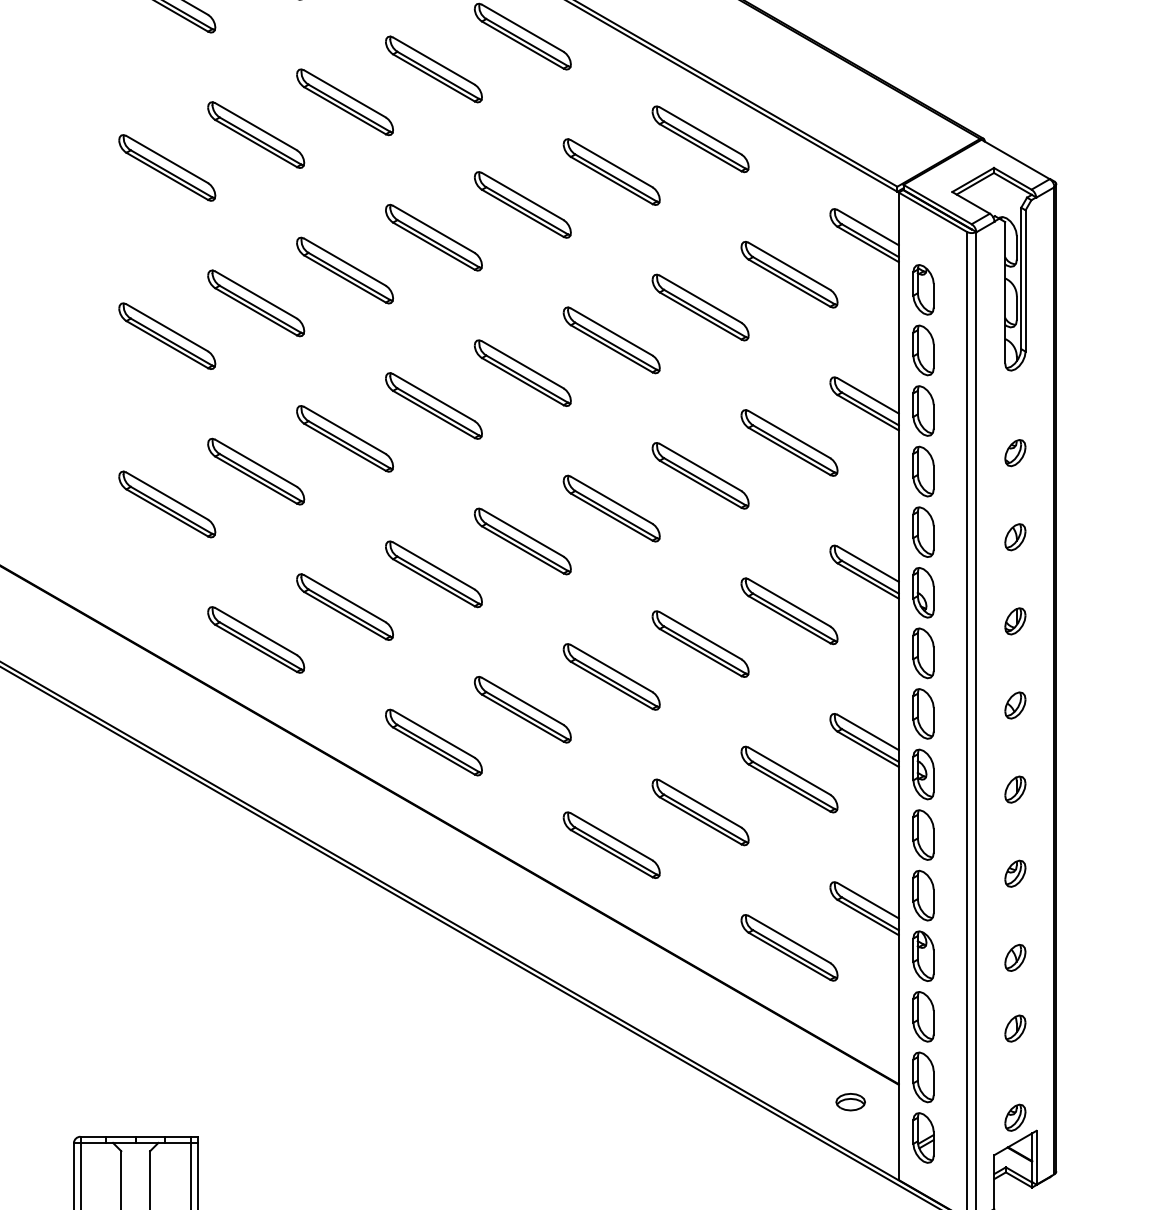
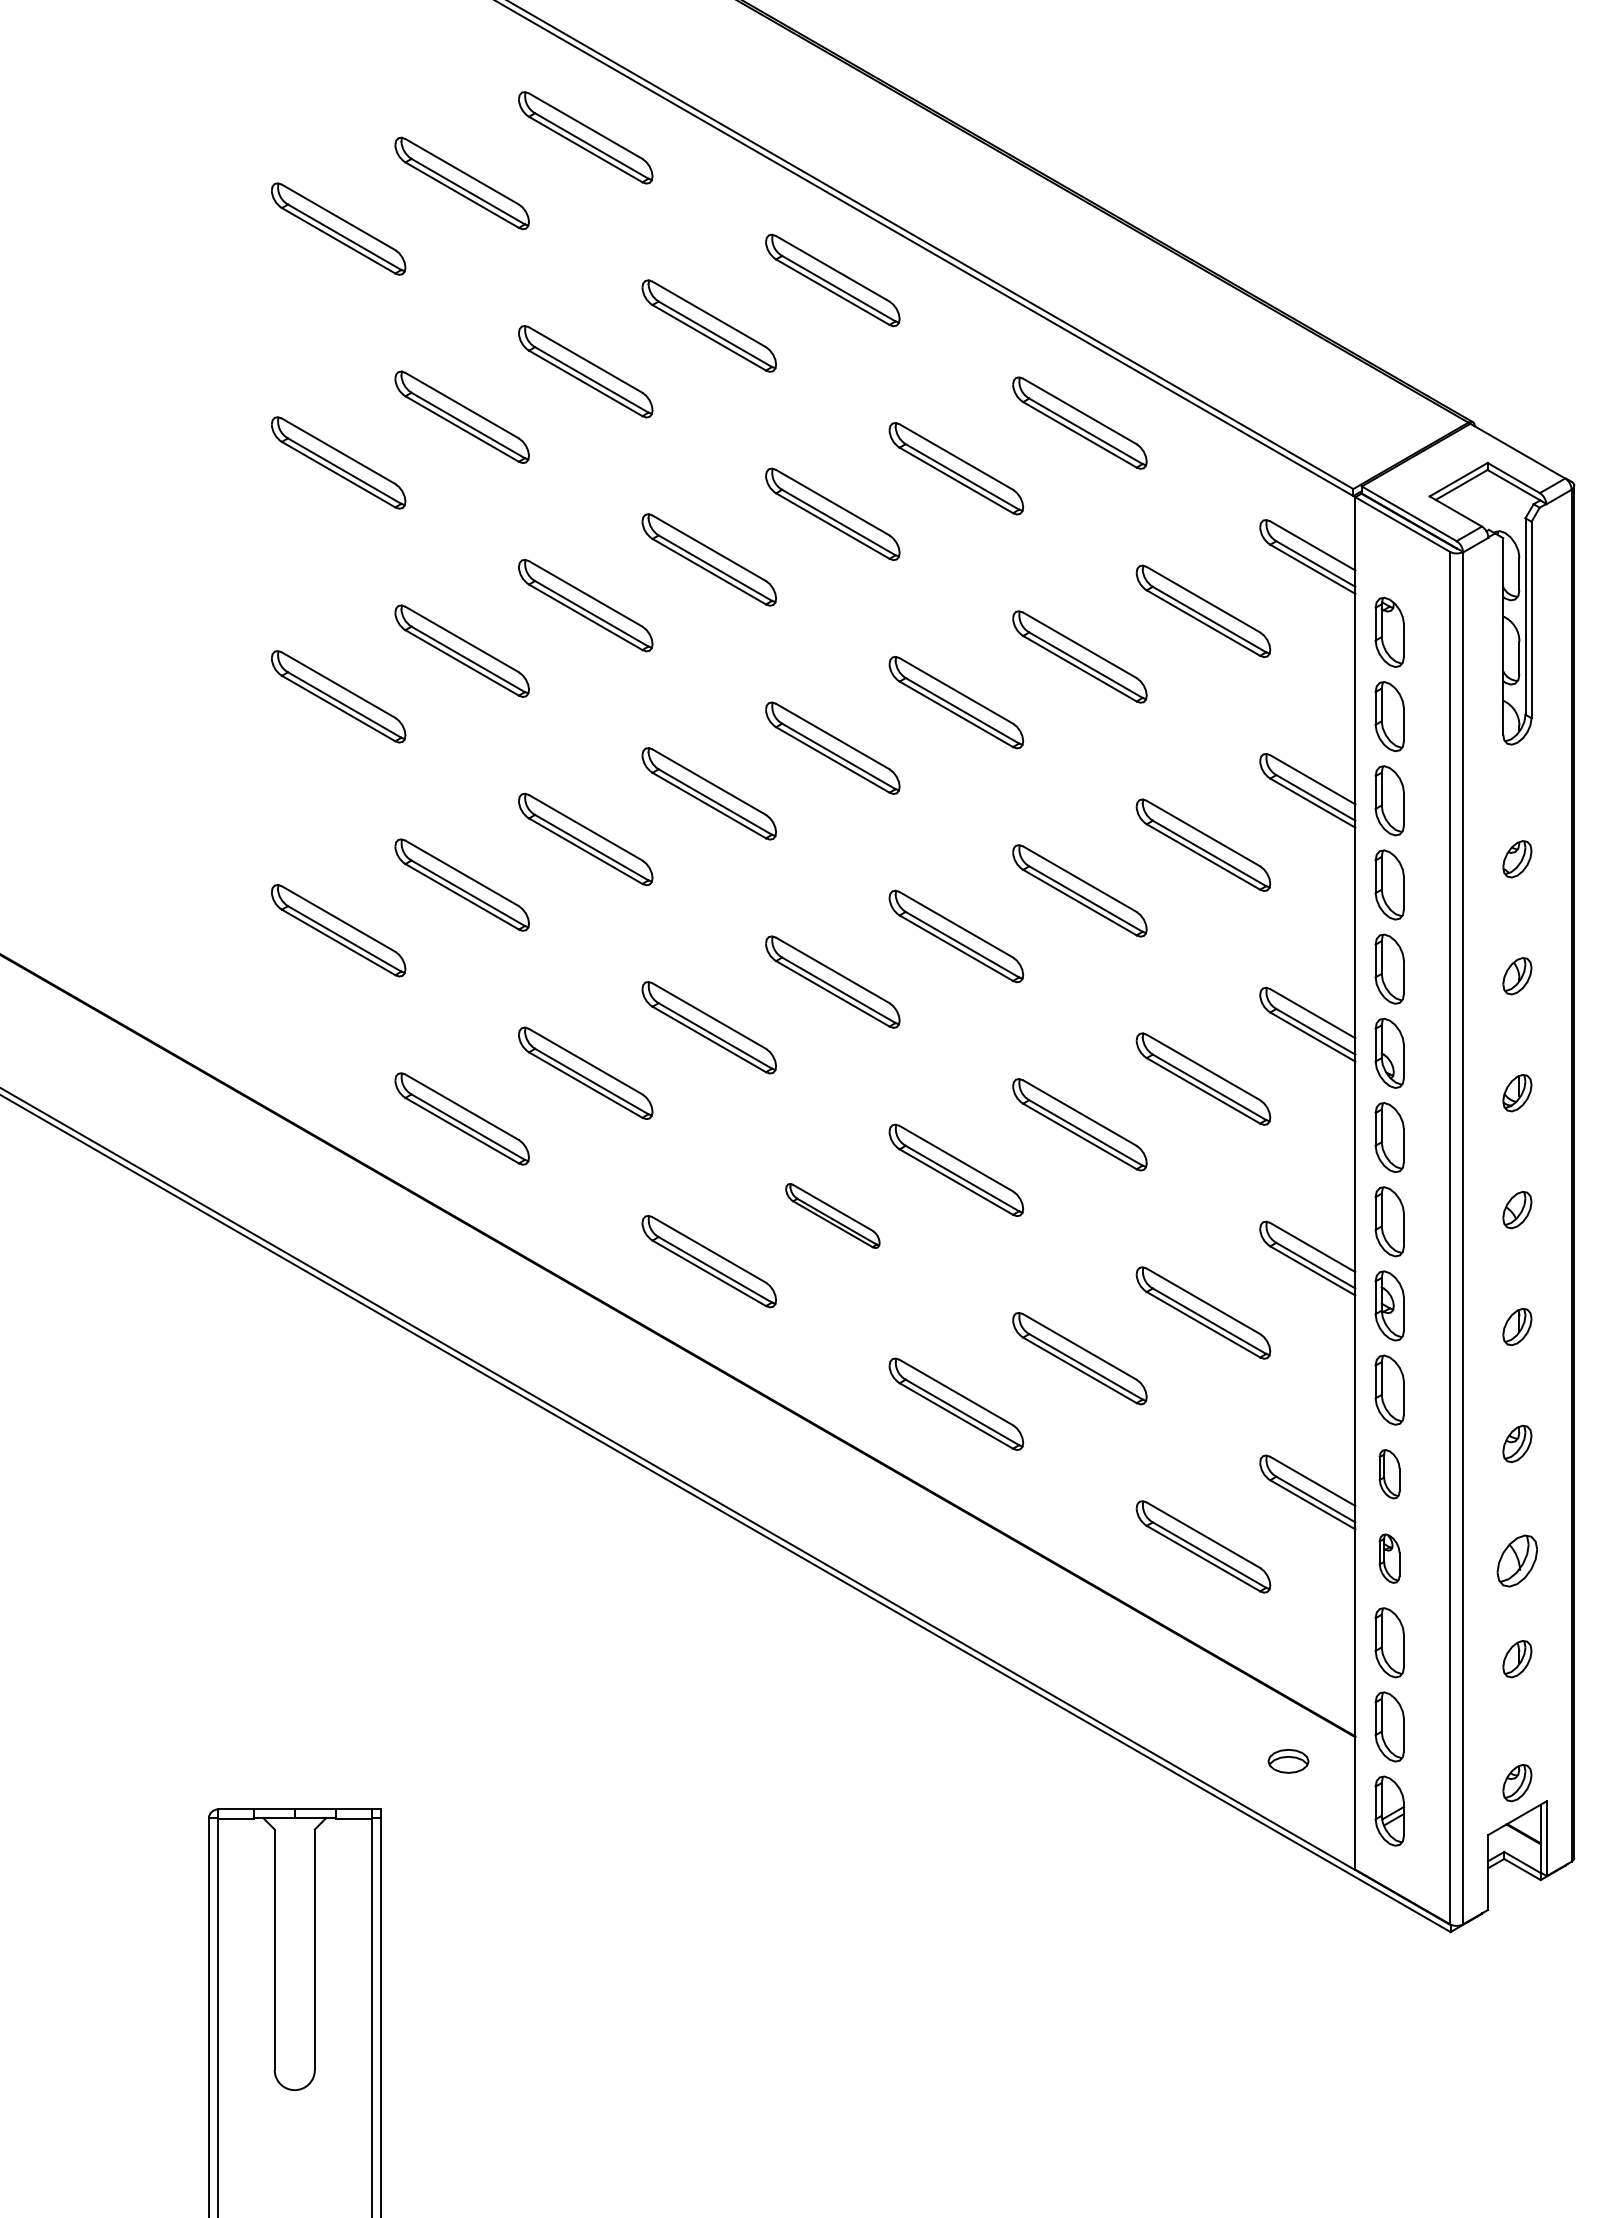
part: (522, 709) -> (832, 1215), size x0.7
part: (923, 895) -> (1389, 1473), size x0.7
part: (923, 956) -> (1389, 1558), size x0.7
part: (1015, 957) -> (1517, 1560), size x1.4

